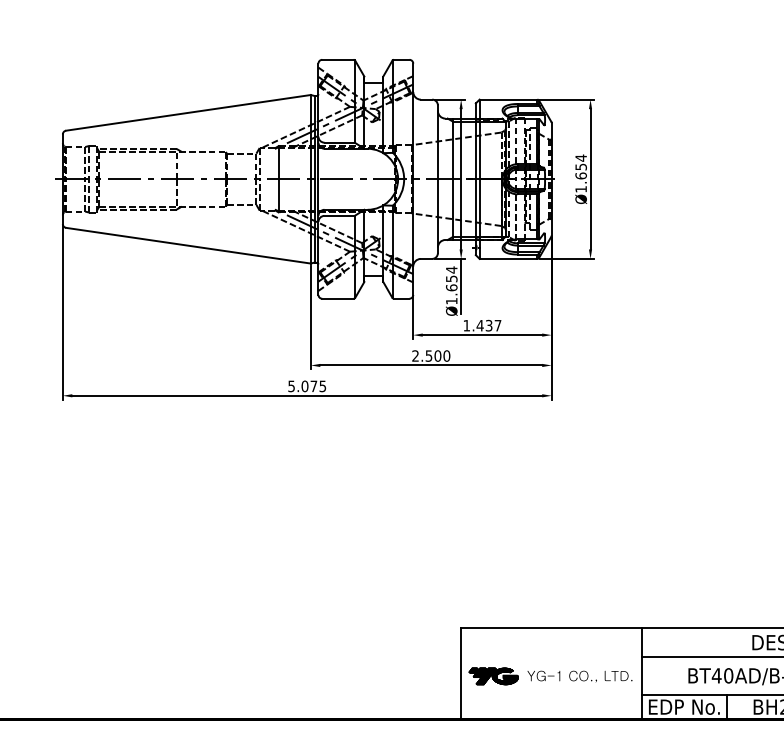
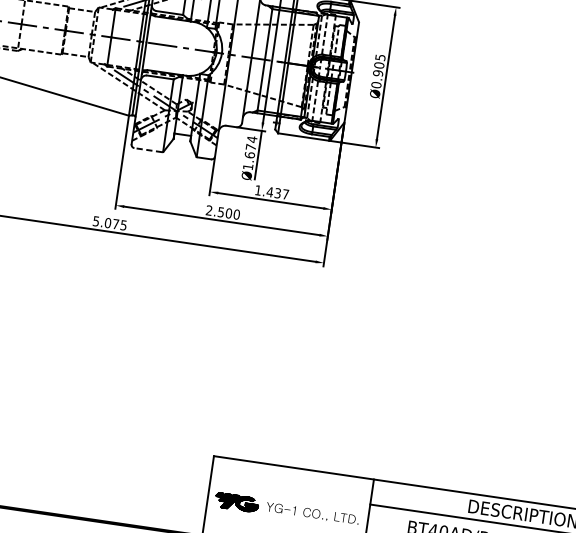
text: (580, 173) -> (377, 71), Ø1.654 -> Ø0.905
text: (451, 278) -> (250, 146), Ø1.654 -> Ø1.674
line: (337, 298) -> (147, 149), solid -> dashed

